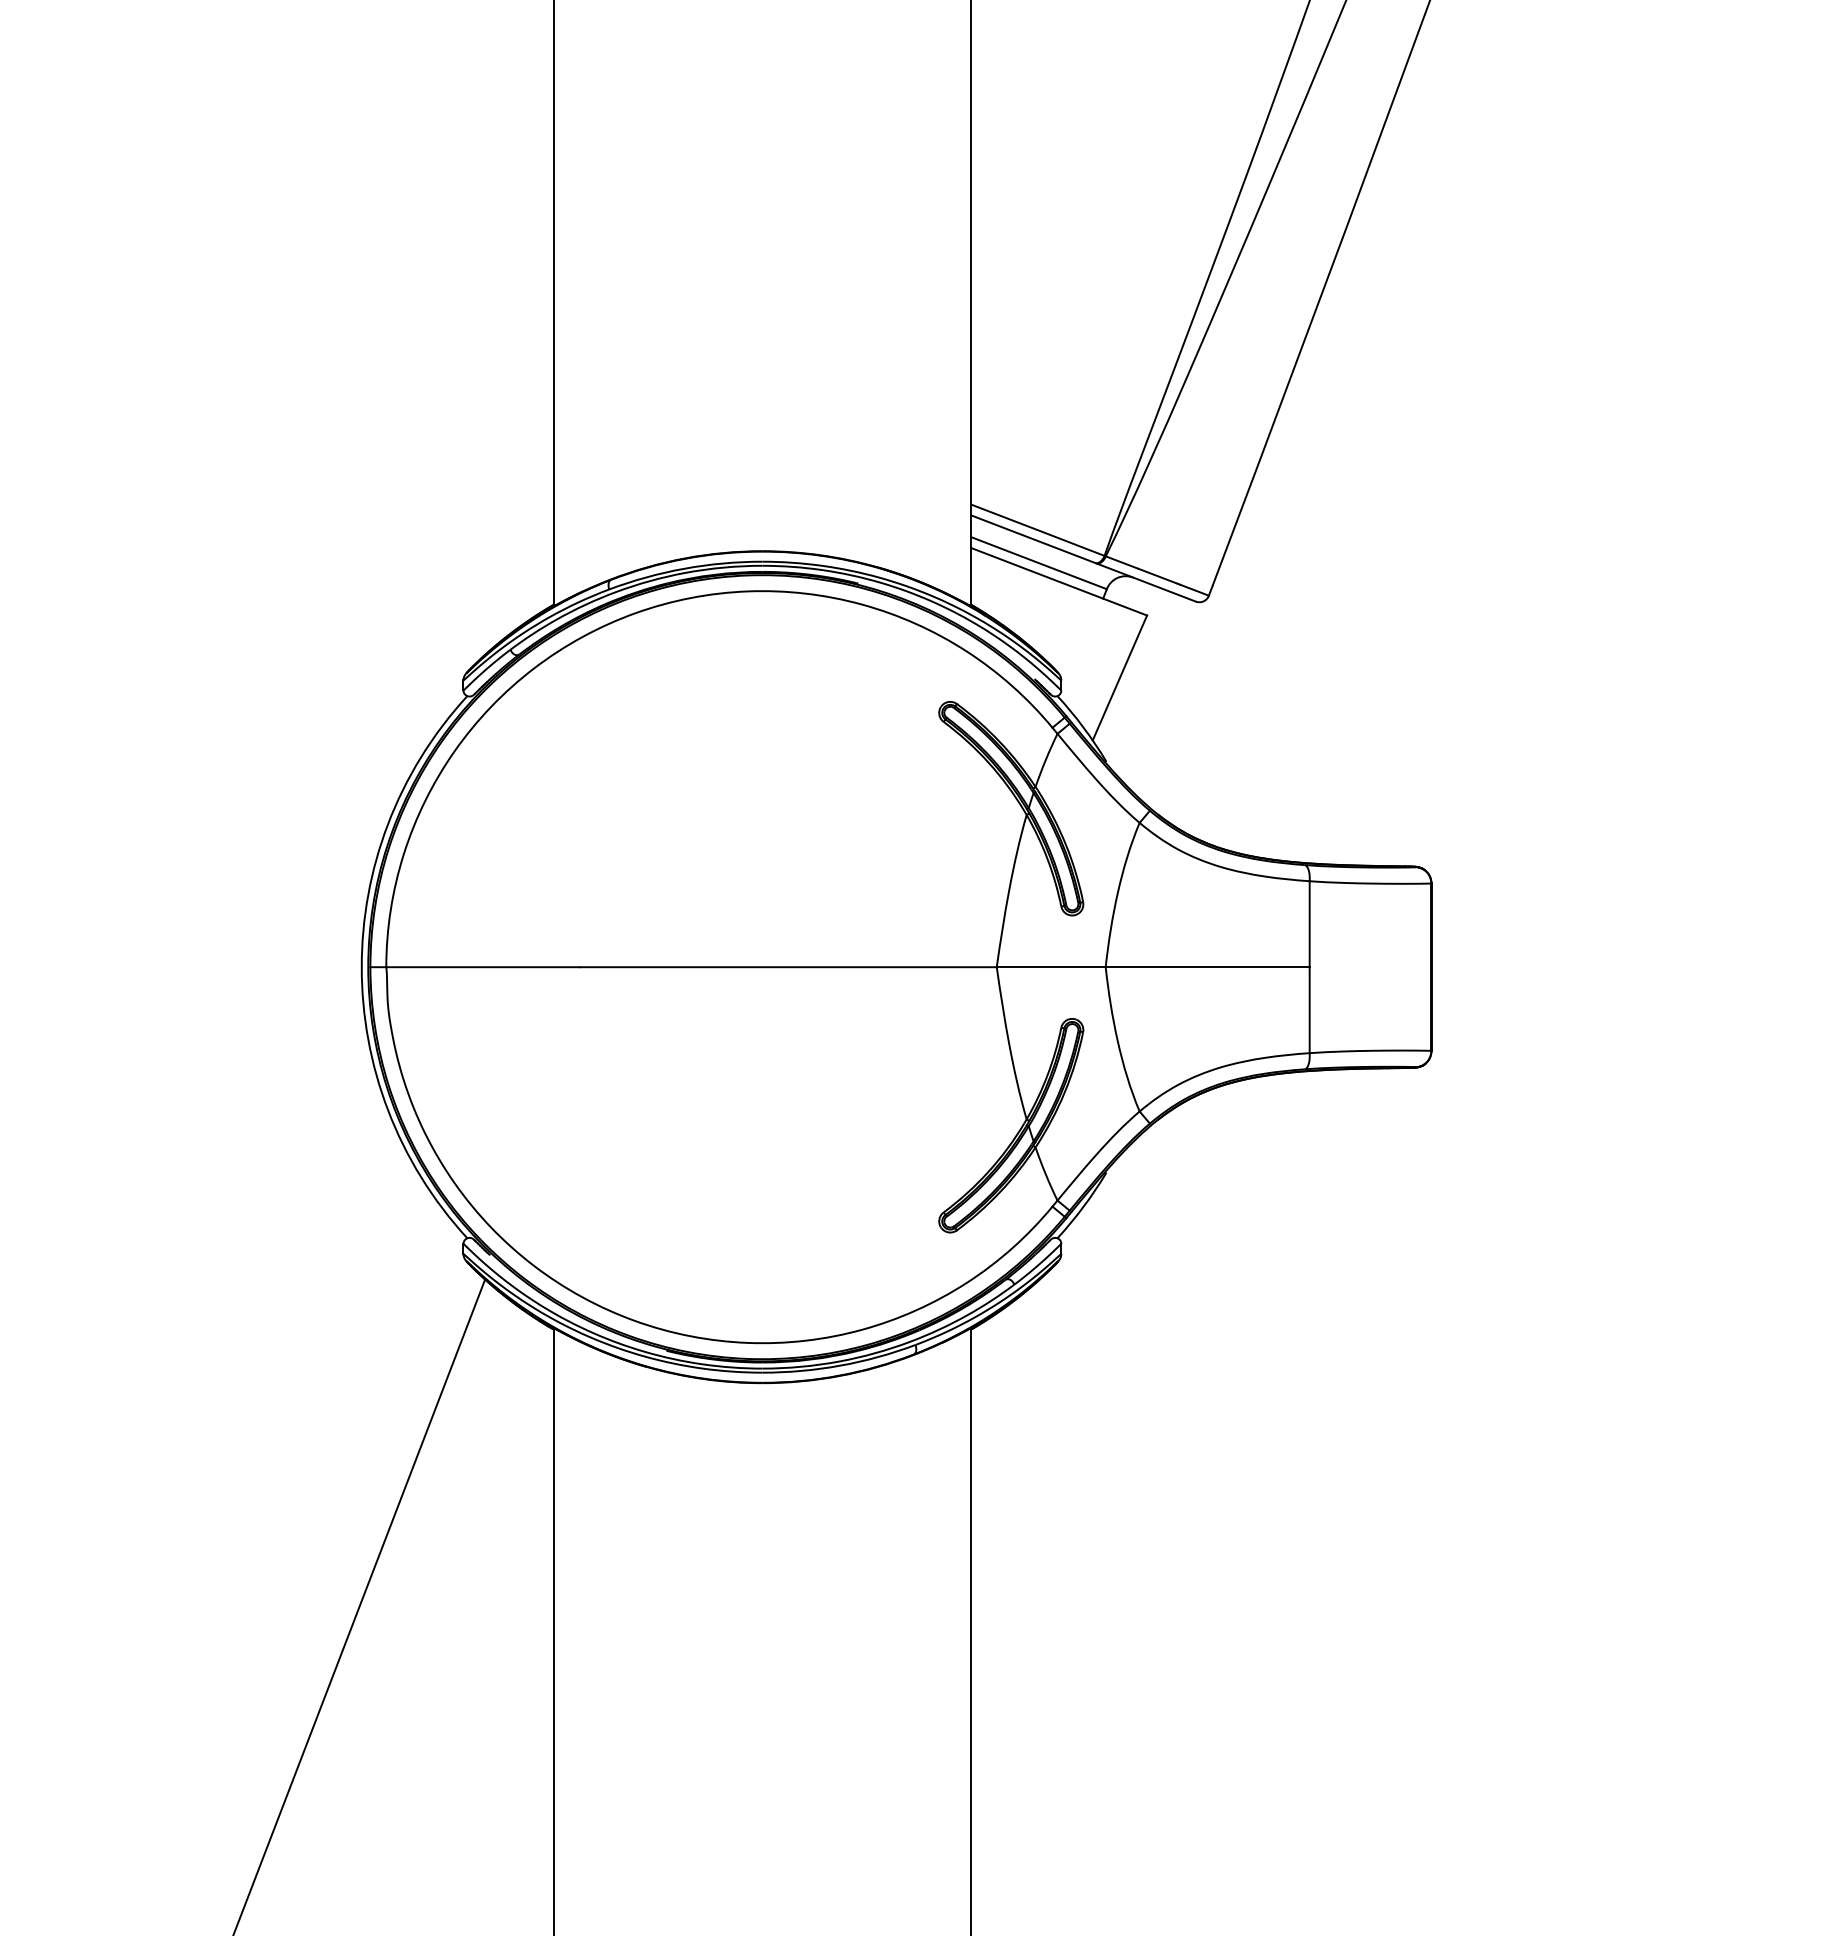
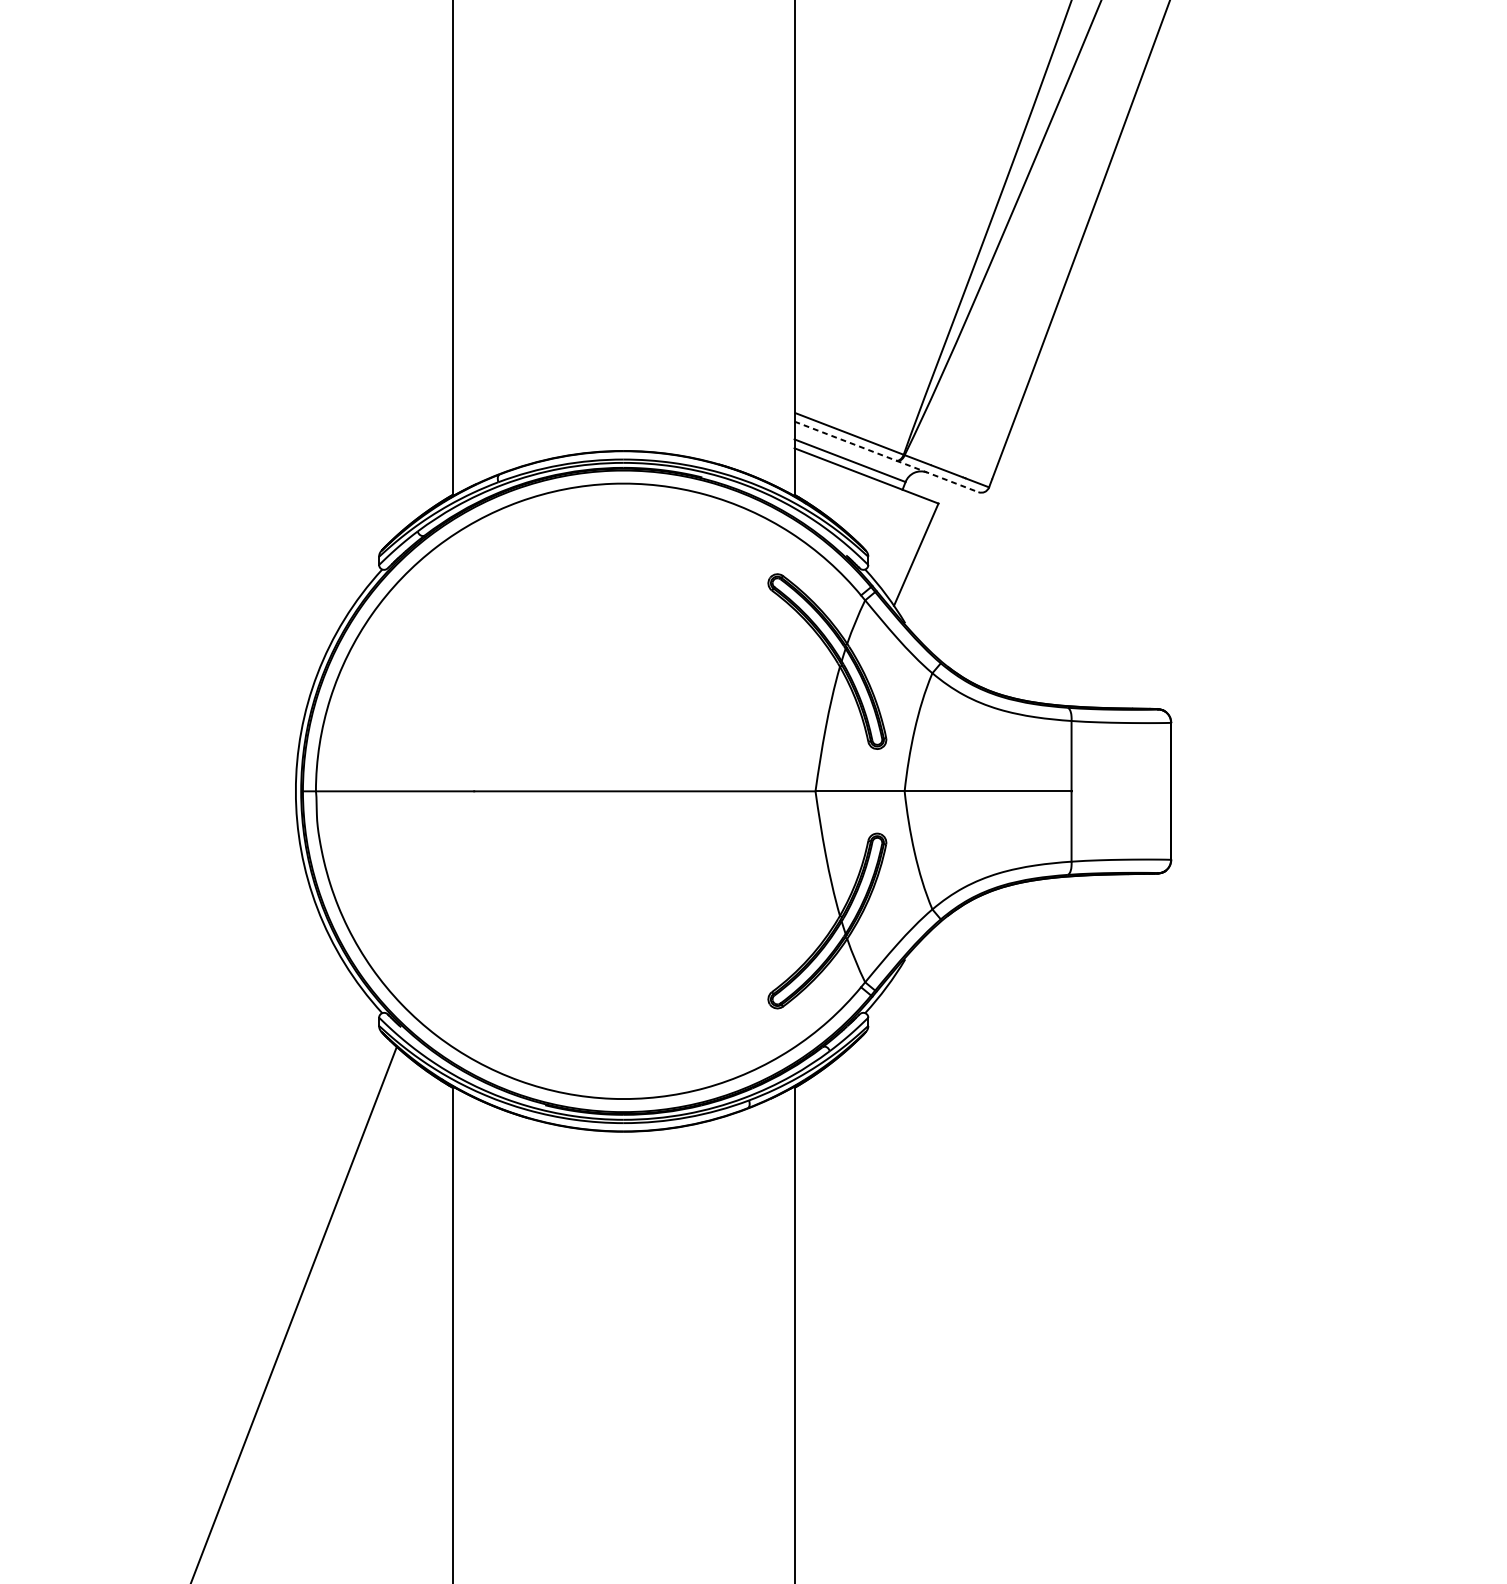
line: (1083, 558) -> (886, 456), solid -> dashed

